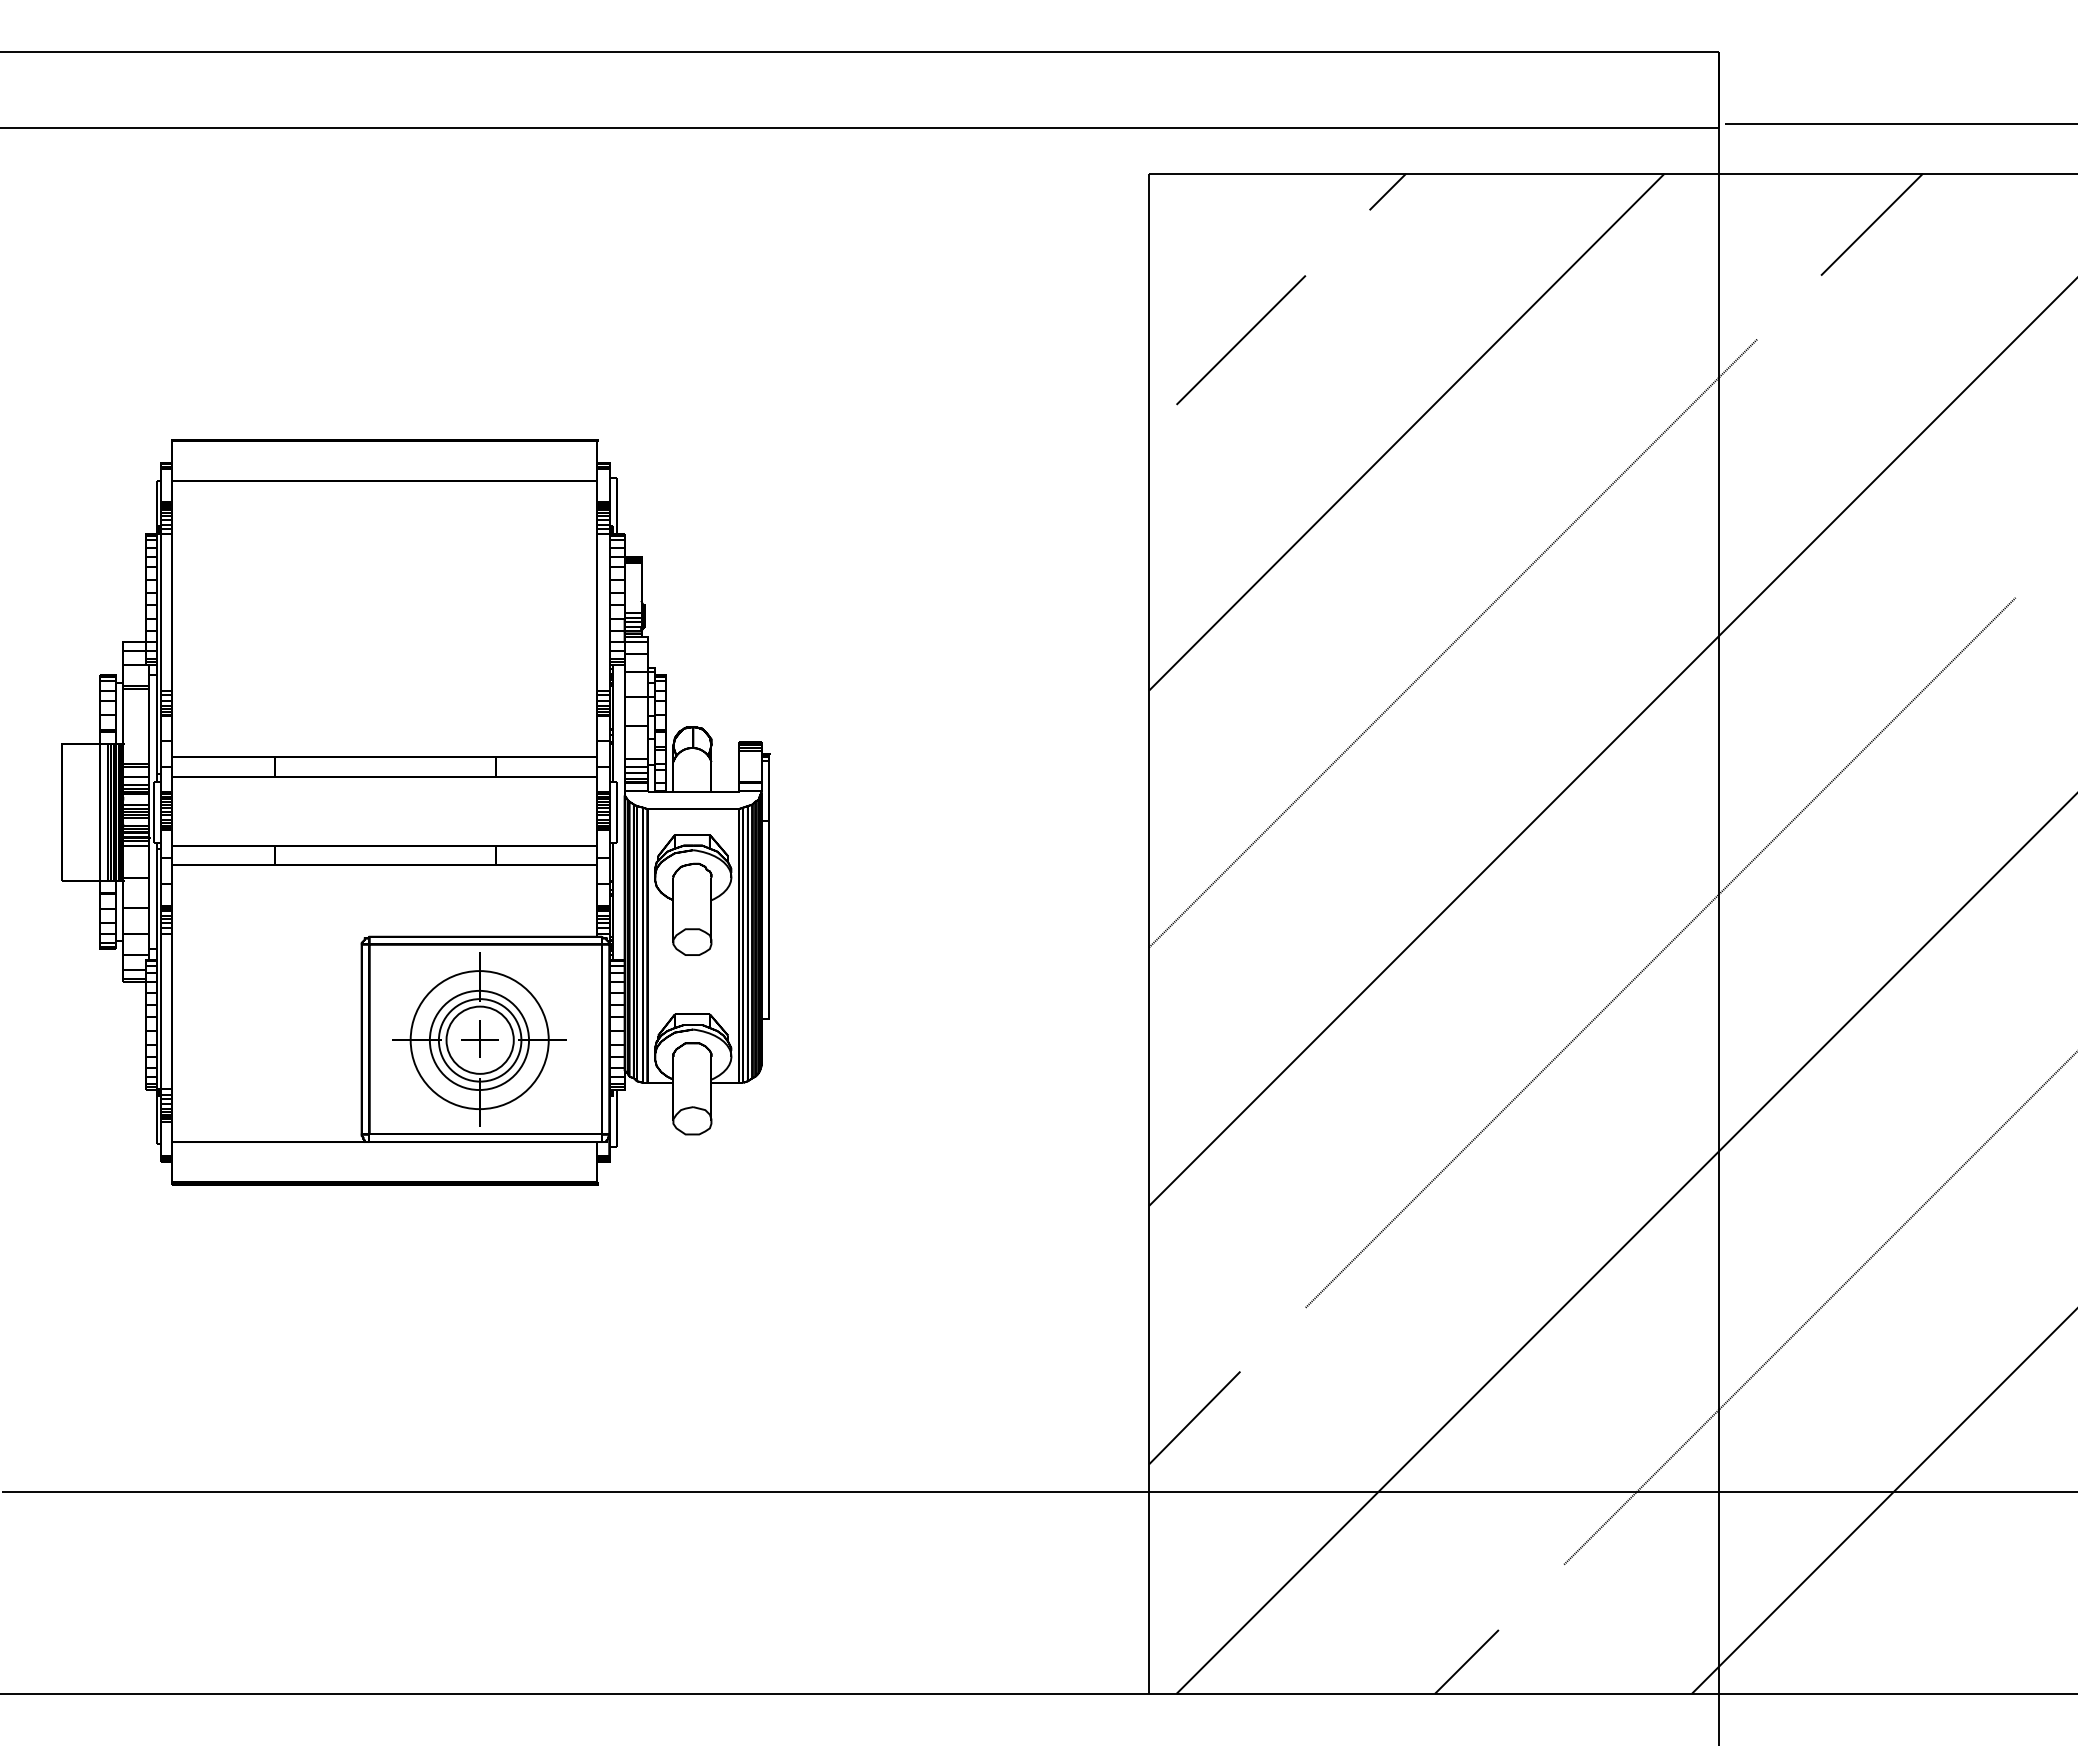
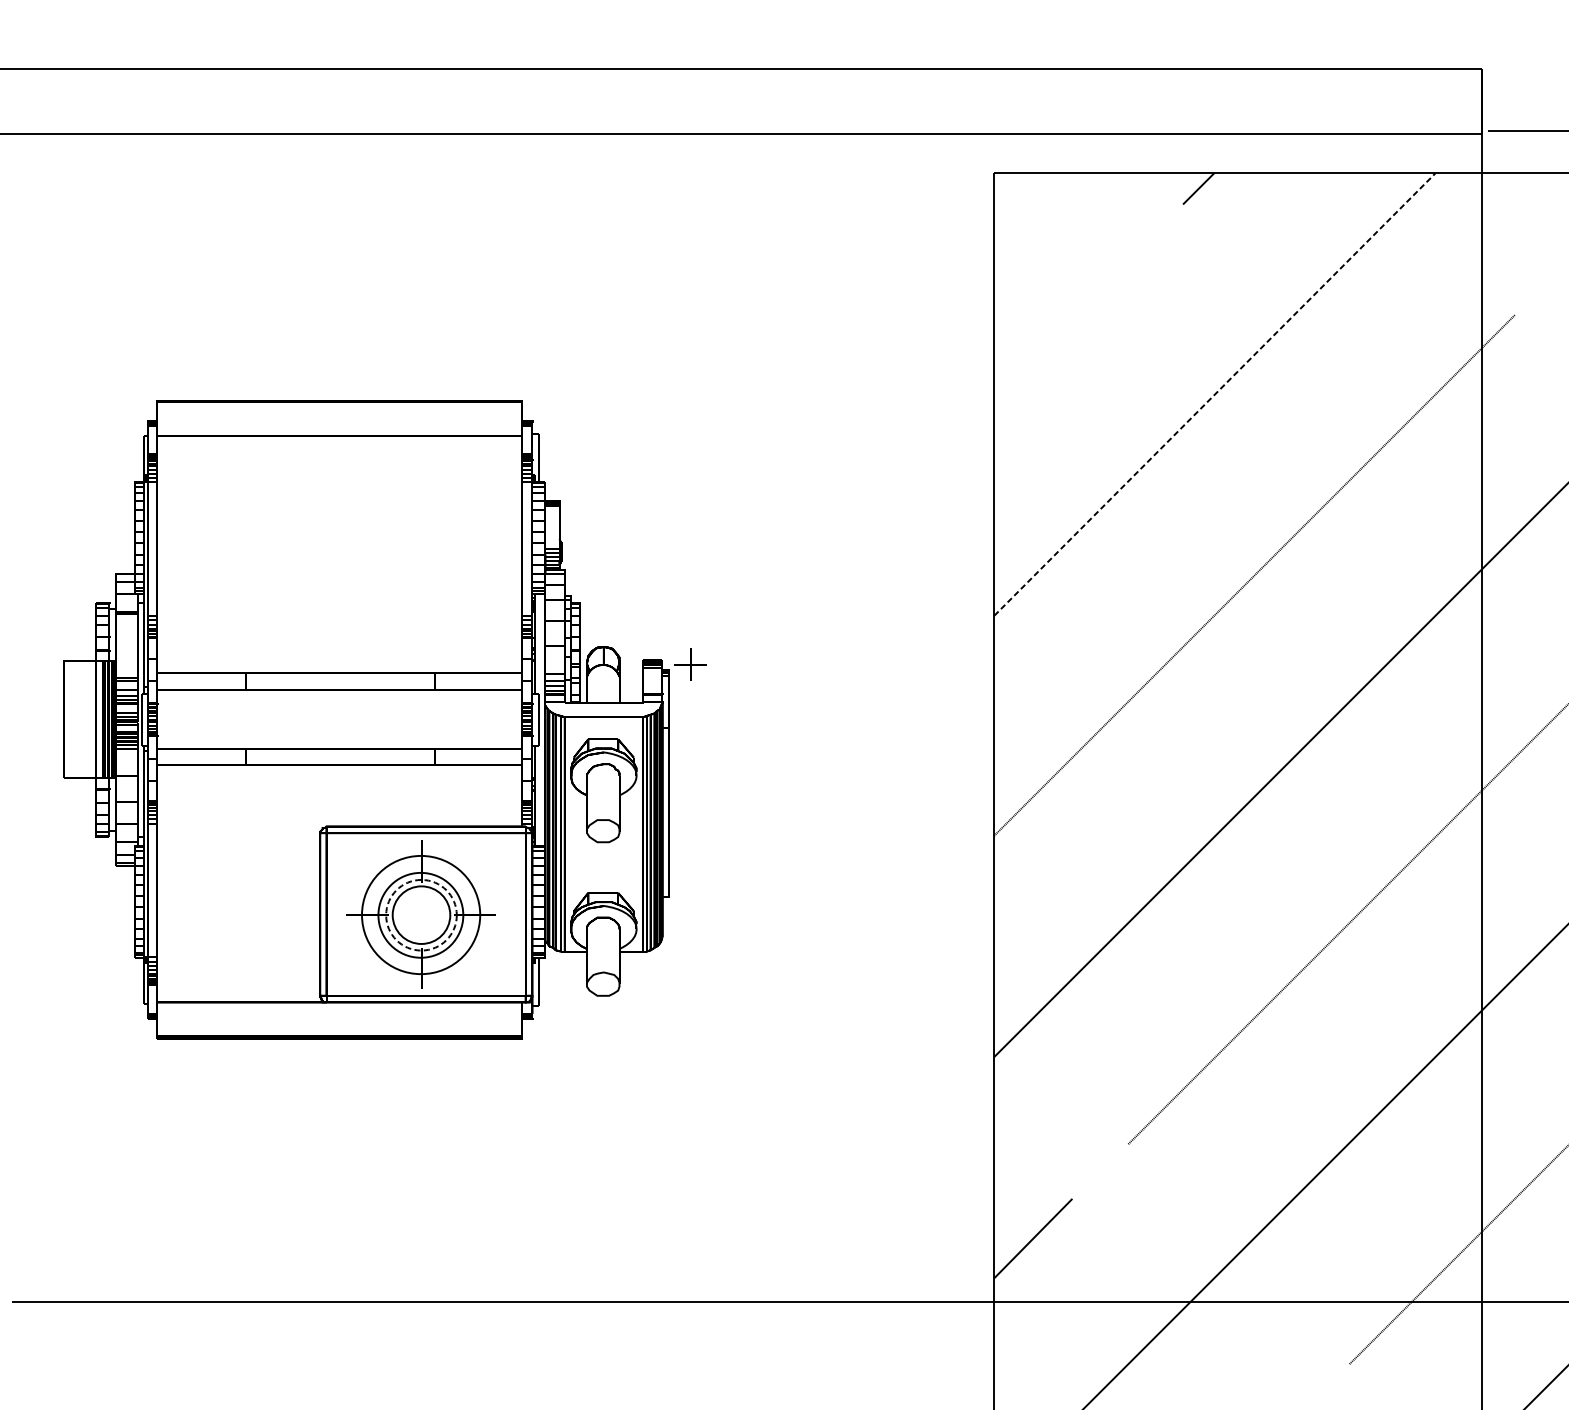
line: (1241, 340) -> (1073, 316), removed
line: (1406, 432) -> (1214, 394), solid -> dashed
part: (479, 1038) -> (690, 663), moved
circle: (479, 1040) -> (420, 915), solid -> dashed

